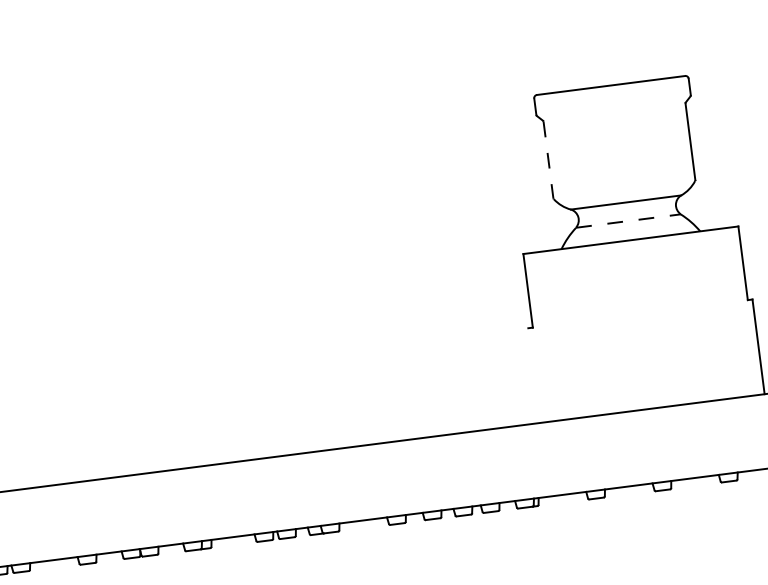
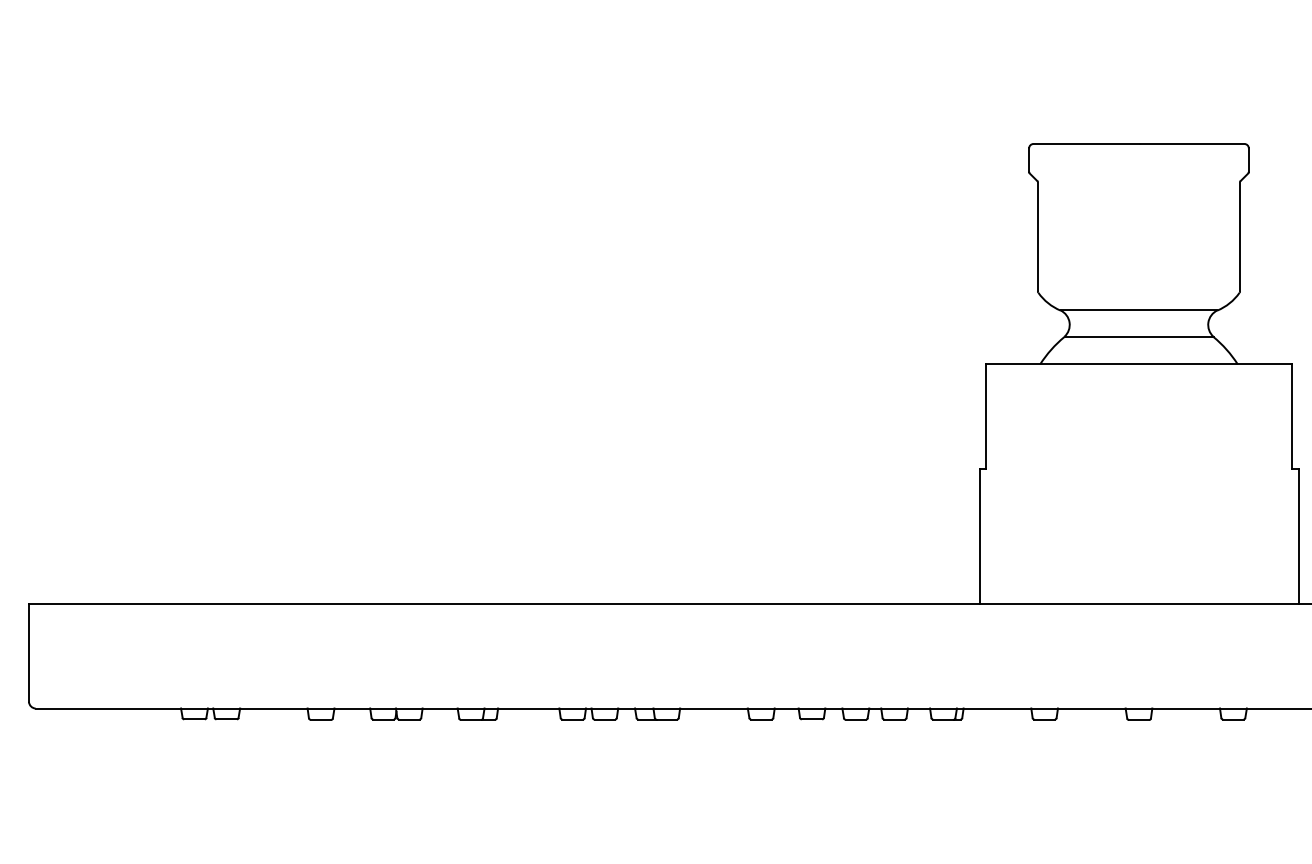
line: (548, 160) -> (1037, 237), dashed -> solid
line: (628, 220) -> (1139, 336), dashed -> solid
line: (534, 374) -> (979, 535), added

